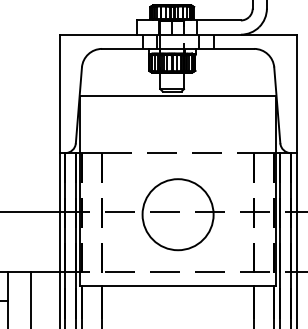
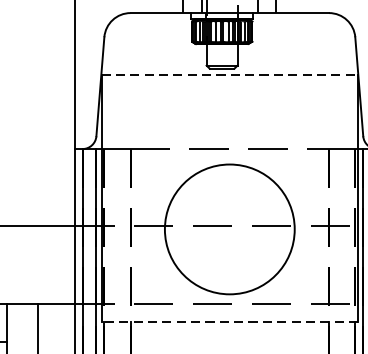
line: (178, 96) -> (230, 75), solid -> dashed
circle: (177, 214) -> (229, 229), size x1.4
line: (177, 285) -> (229, 321), solid -> dashed

